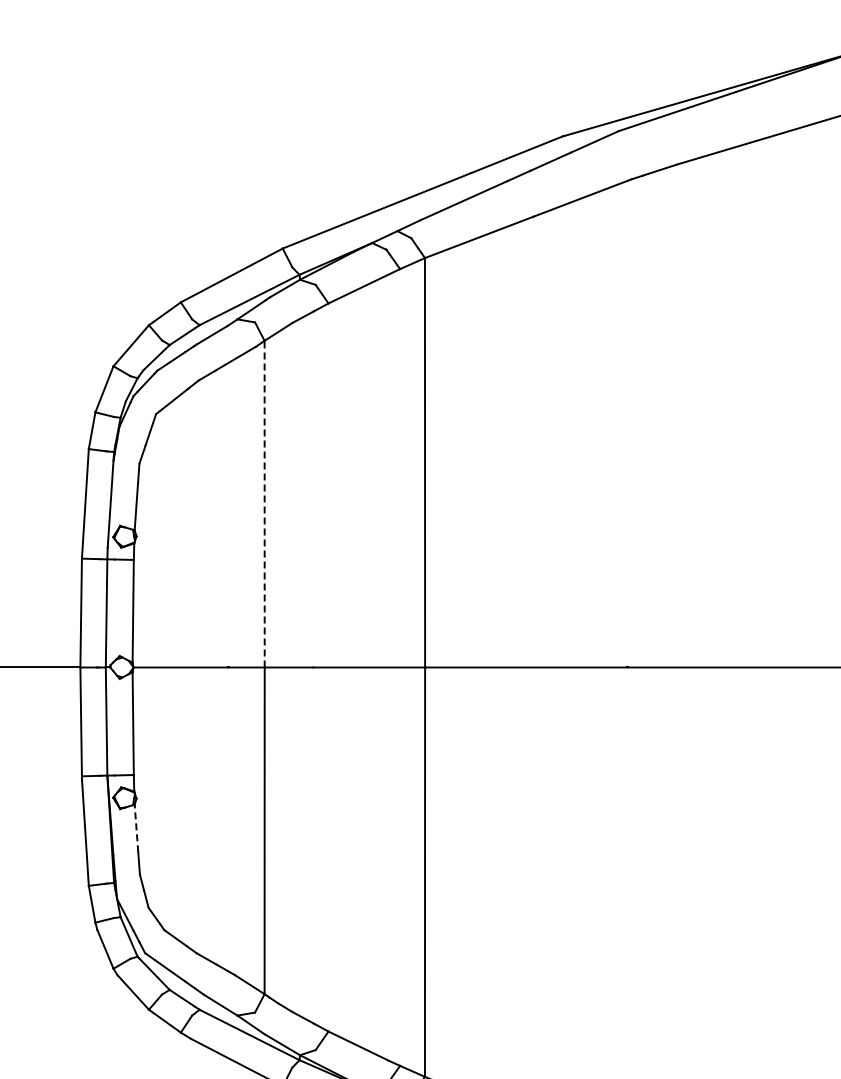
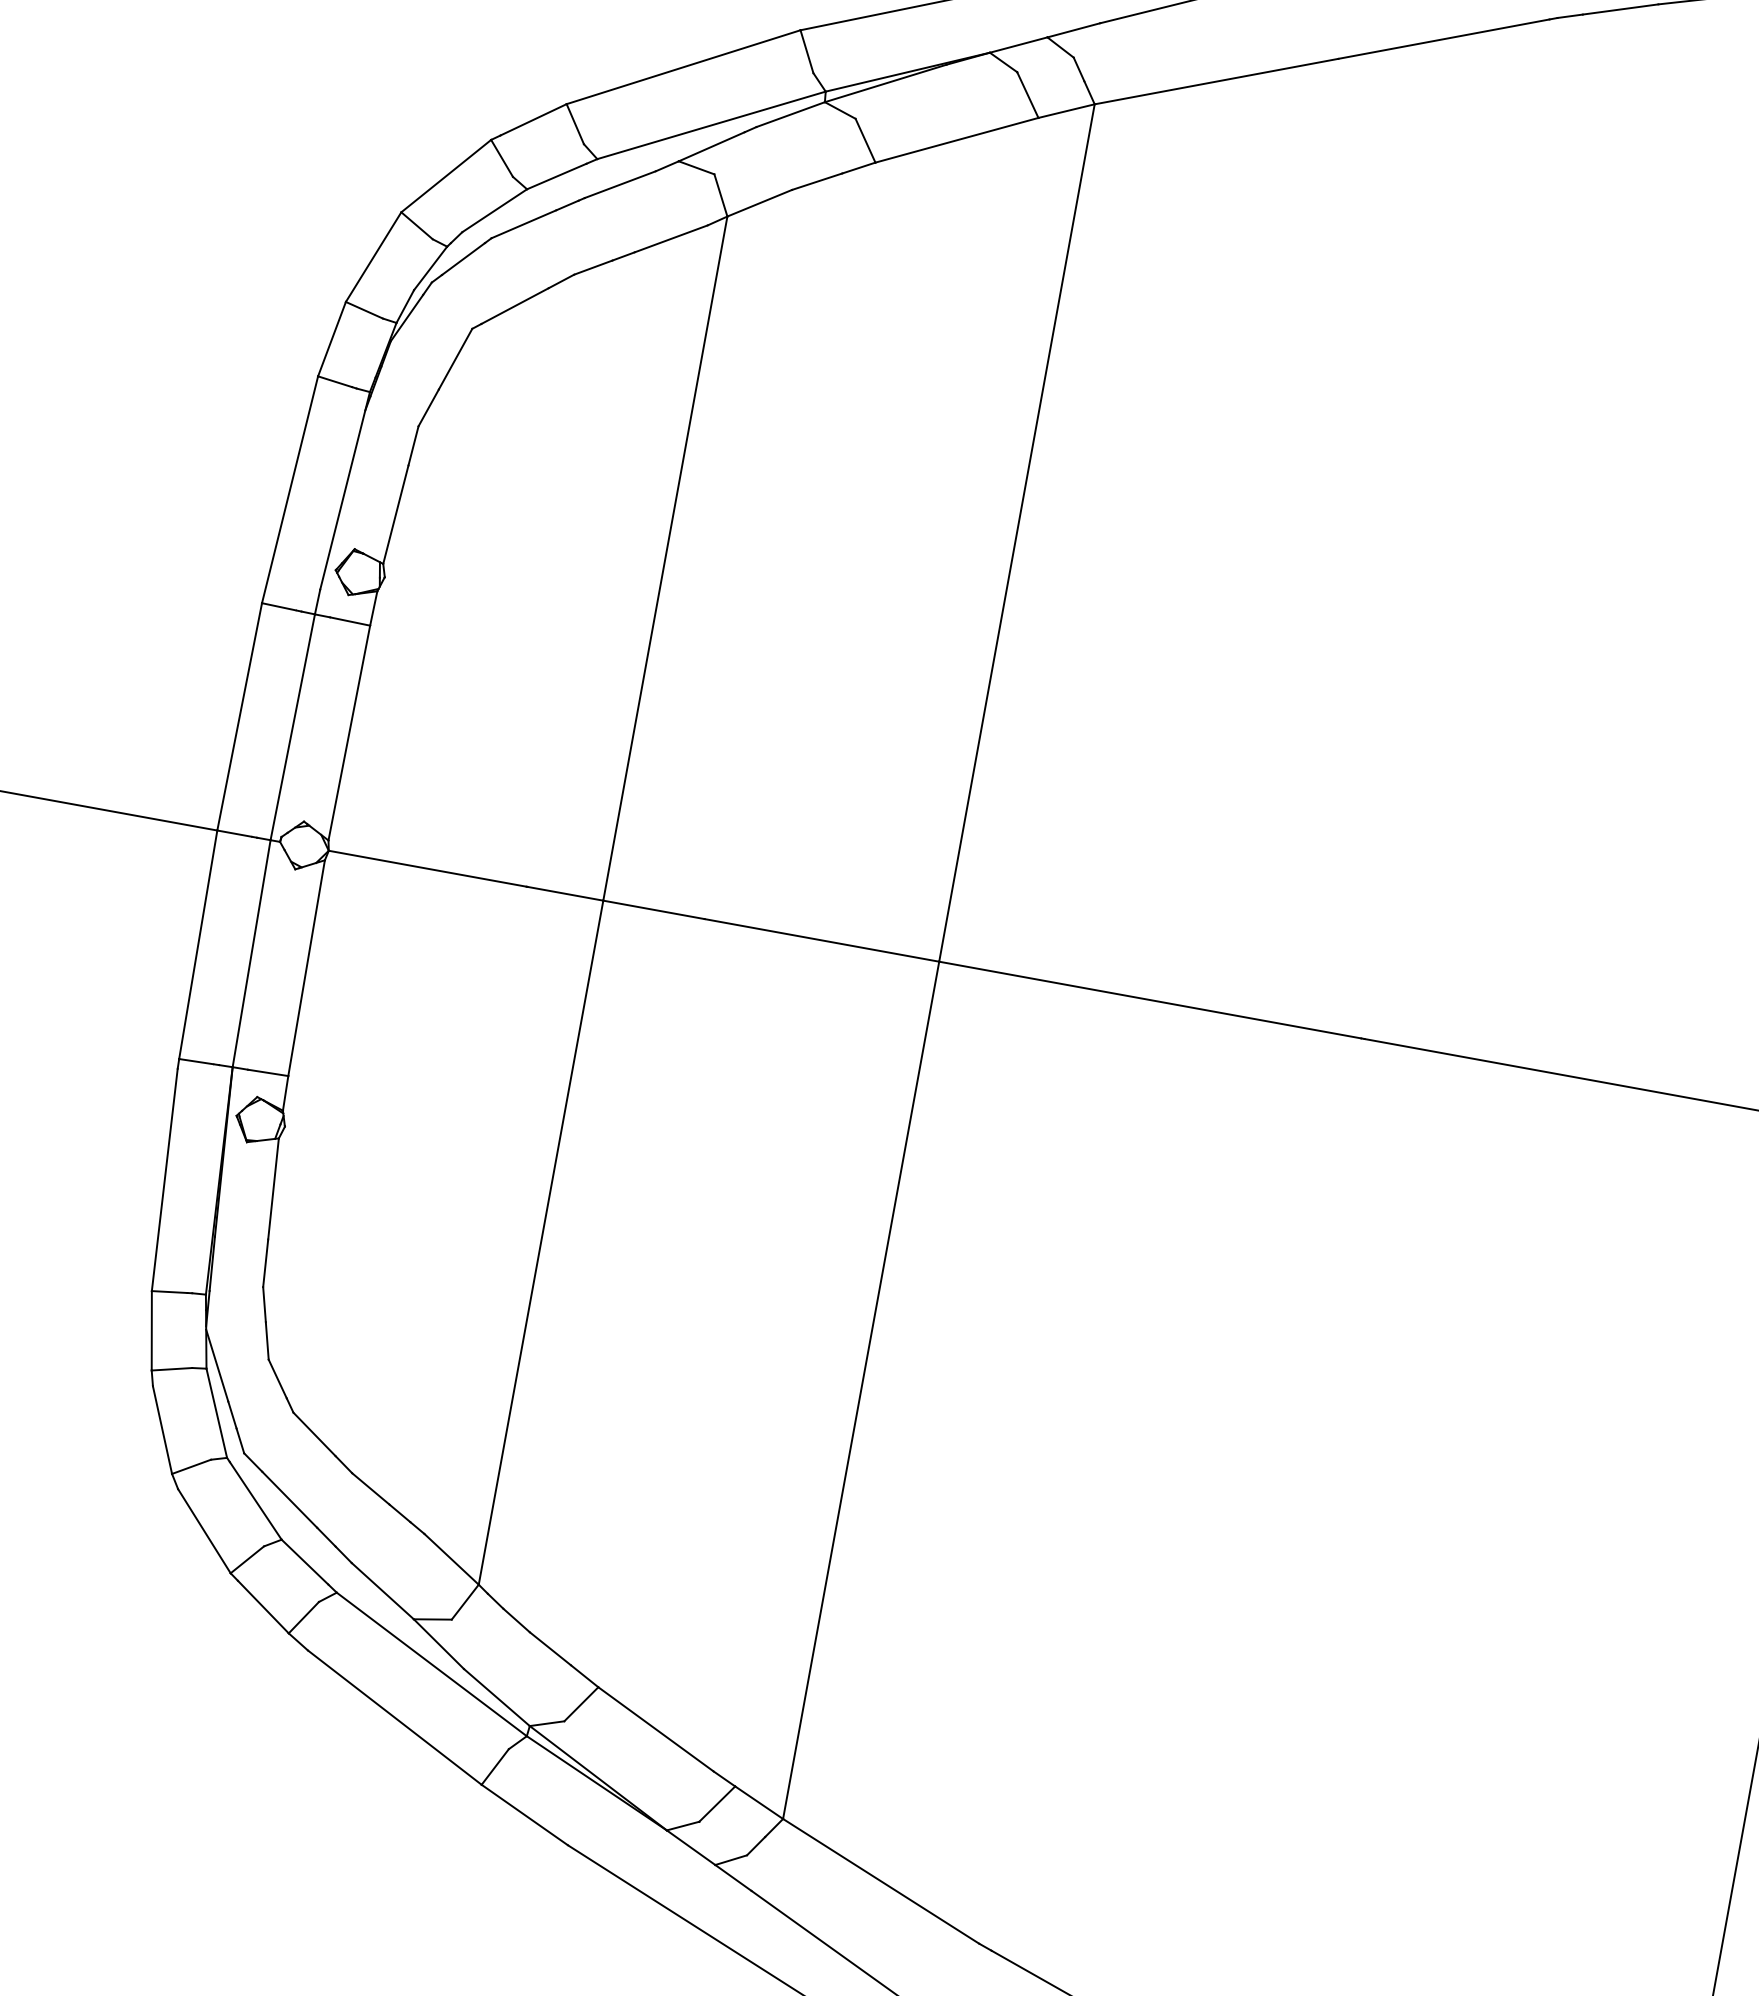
line: (264, 503) -> (665, 557), dashed -> solid
line: (136, 828) -> (273, 1189), dashed -> solid

